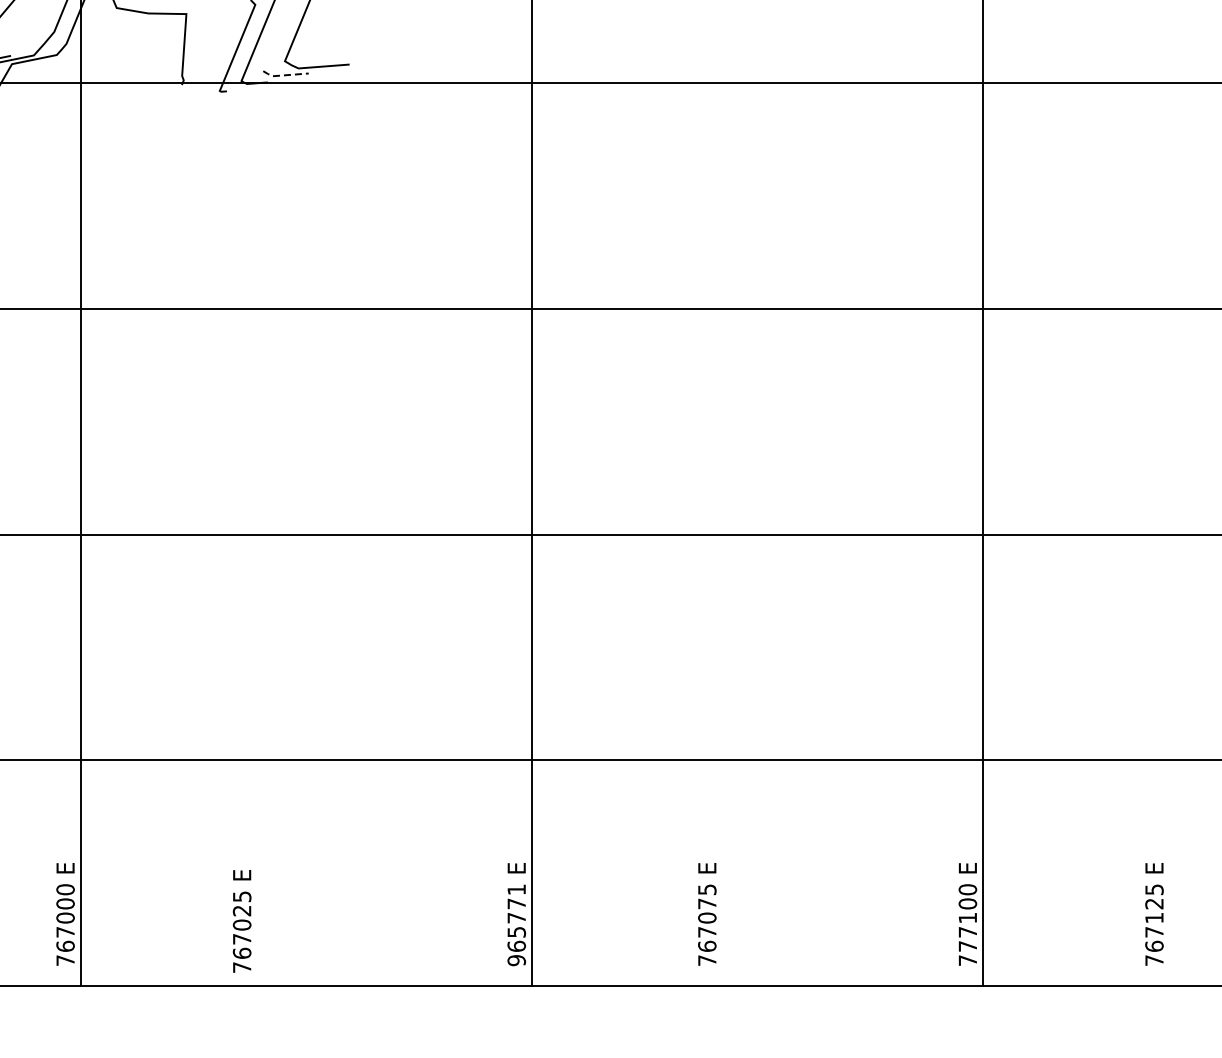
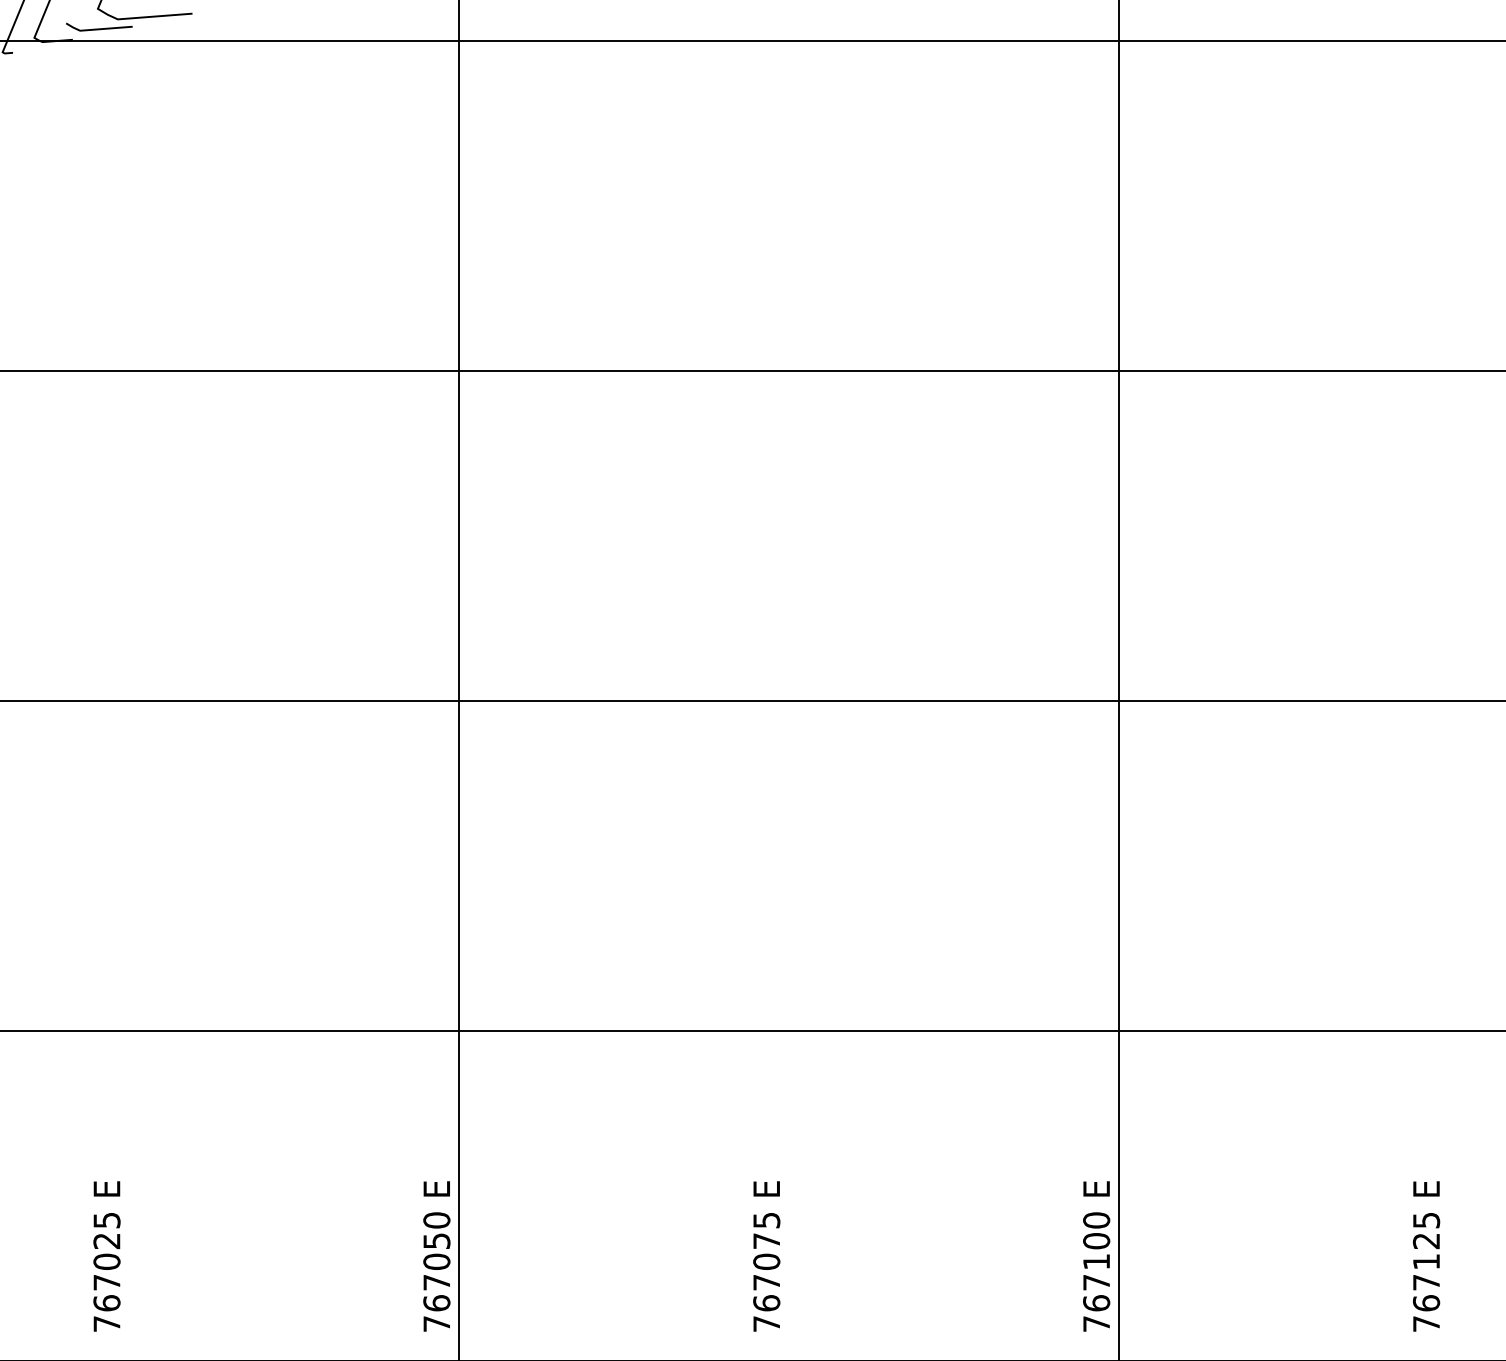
line: (283, 75) -> (95, 29), dashed -> solid
text: (707, 914) -> (767, 1256), moved
text: (1154, 914) -> (1426, 1256), moved
text: (241, 921) -> (106, 1256), moved
text: (516, 925) -> (436, 1272), 965771 -> 767050
text: (967, 945) -> (1096, 1301), 777100 -> 767100

